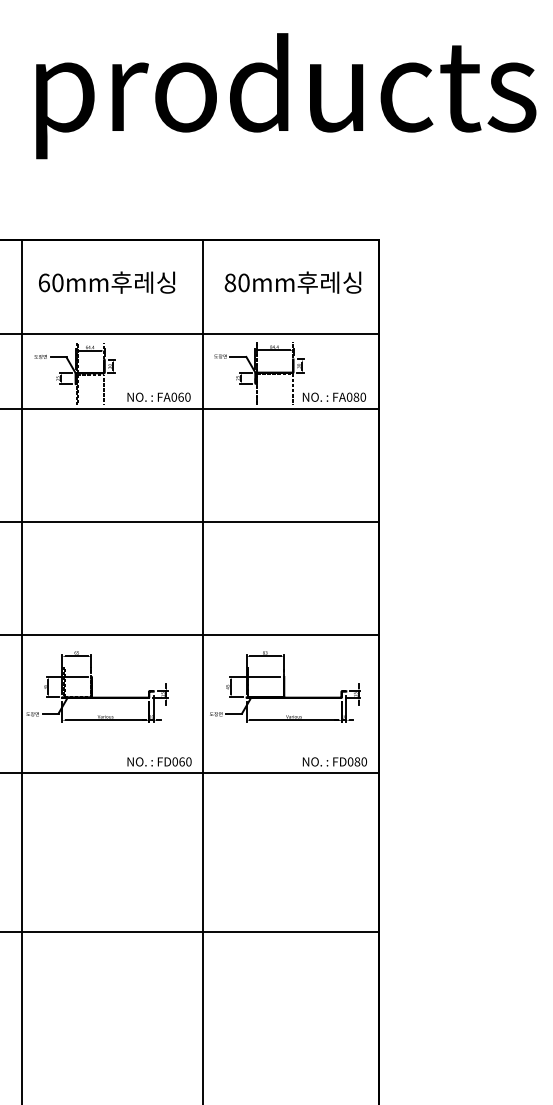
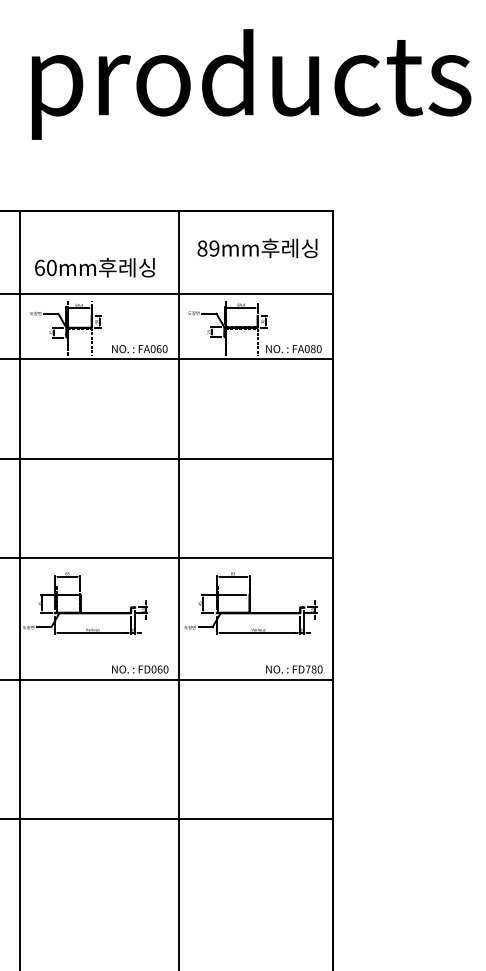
text: (107, 282) -> (95, 267), moved
text: (243, 282) -> (214, 248), 80mm -> 89mm
text: (350, 761) -> (308, 669), FD080 -> FD780

